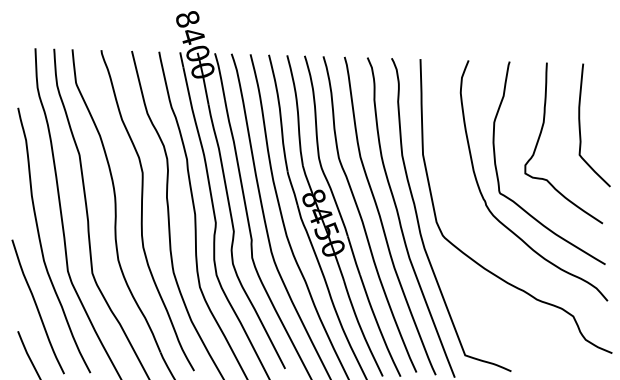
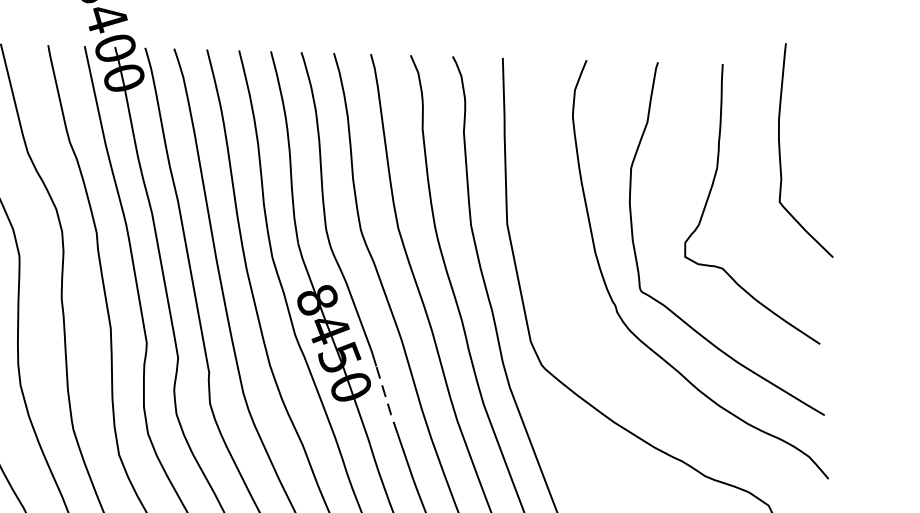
curve: (580, 125) -> (781, 150), moved
line: (353, 255) -> (386, 399), solid -> dashed

